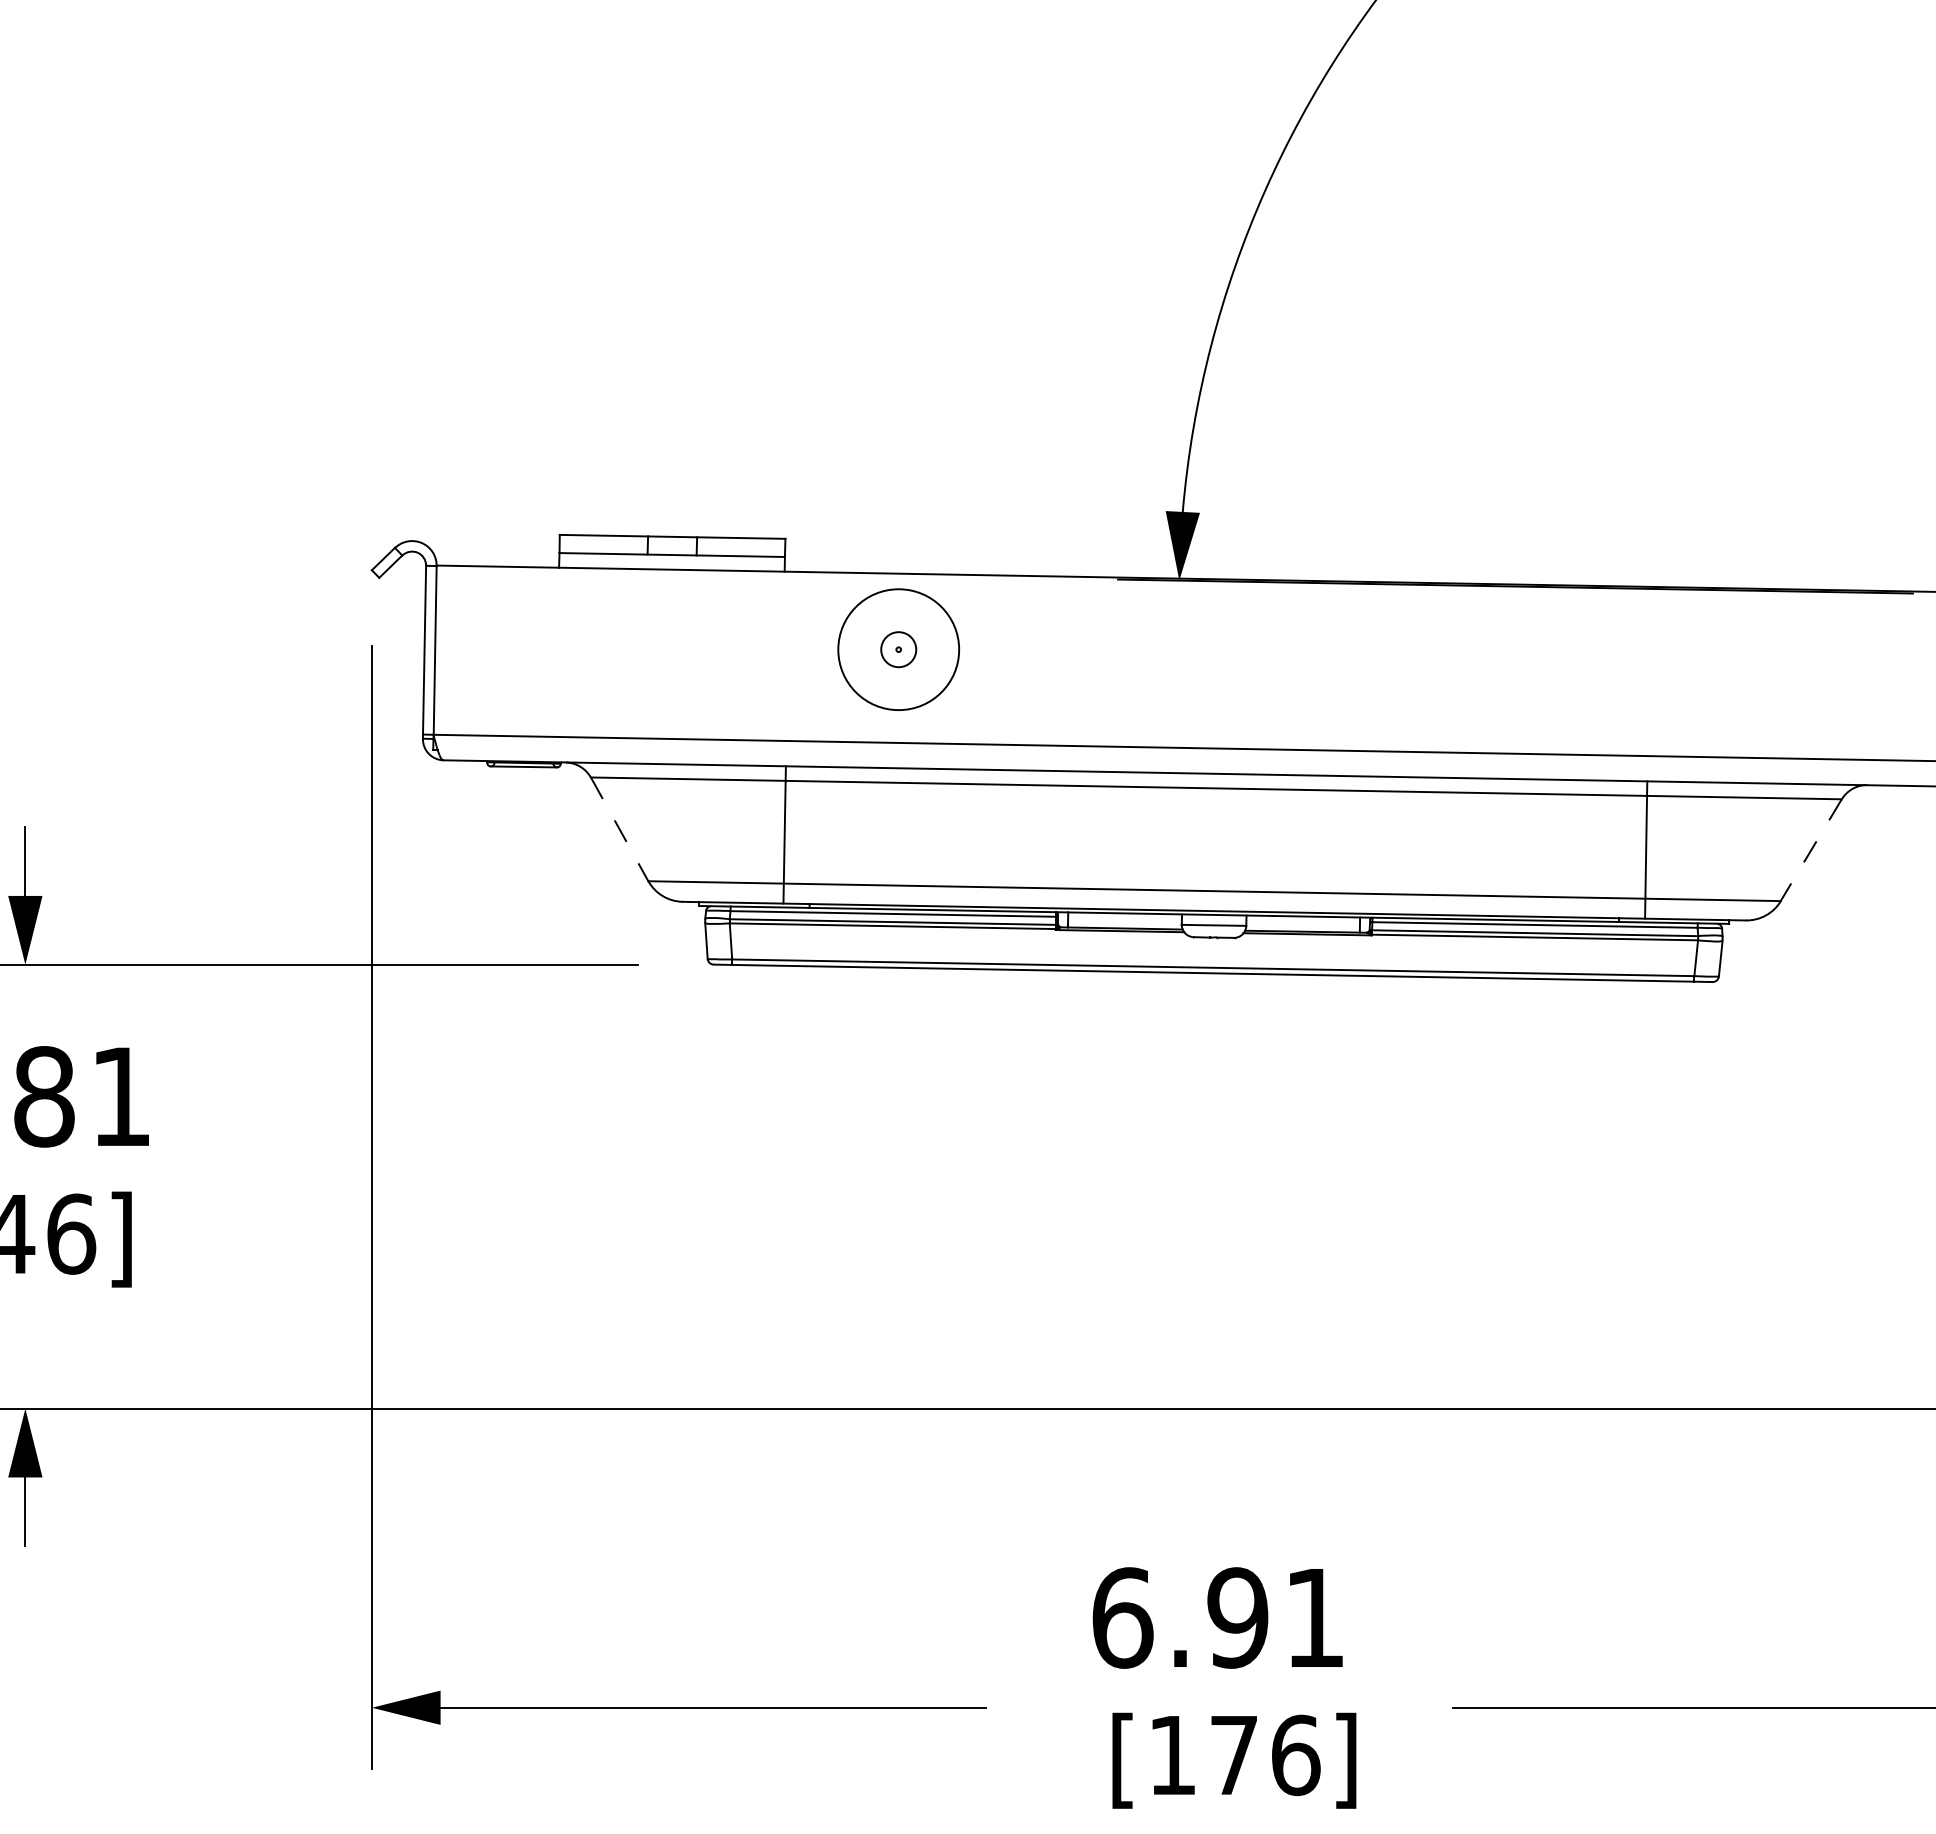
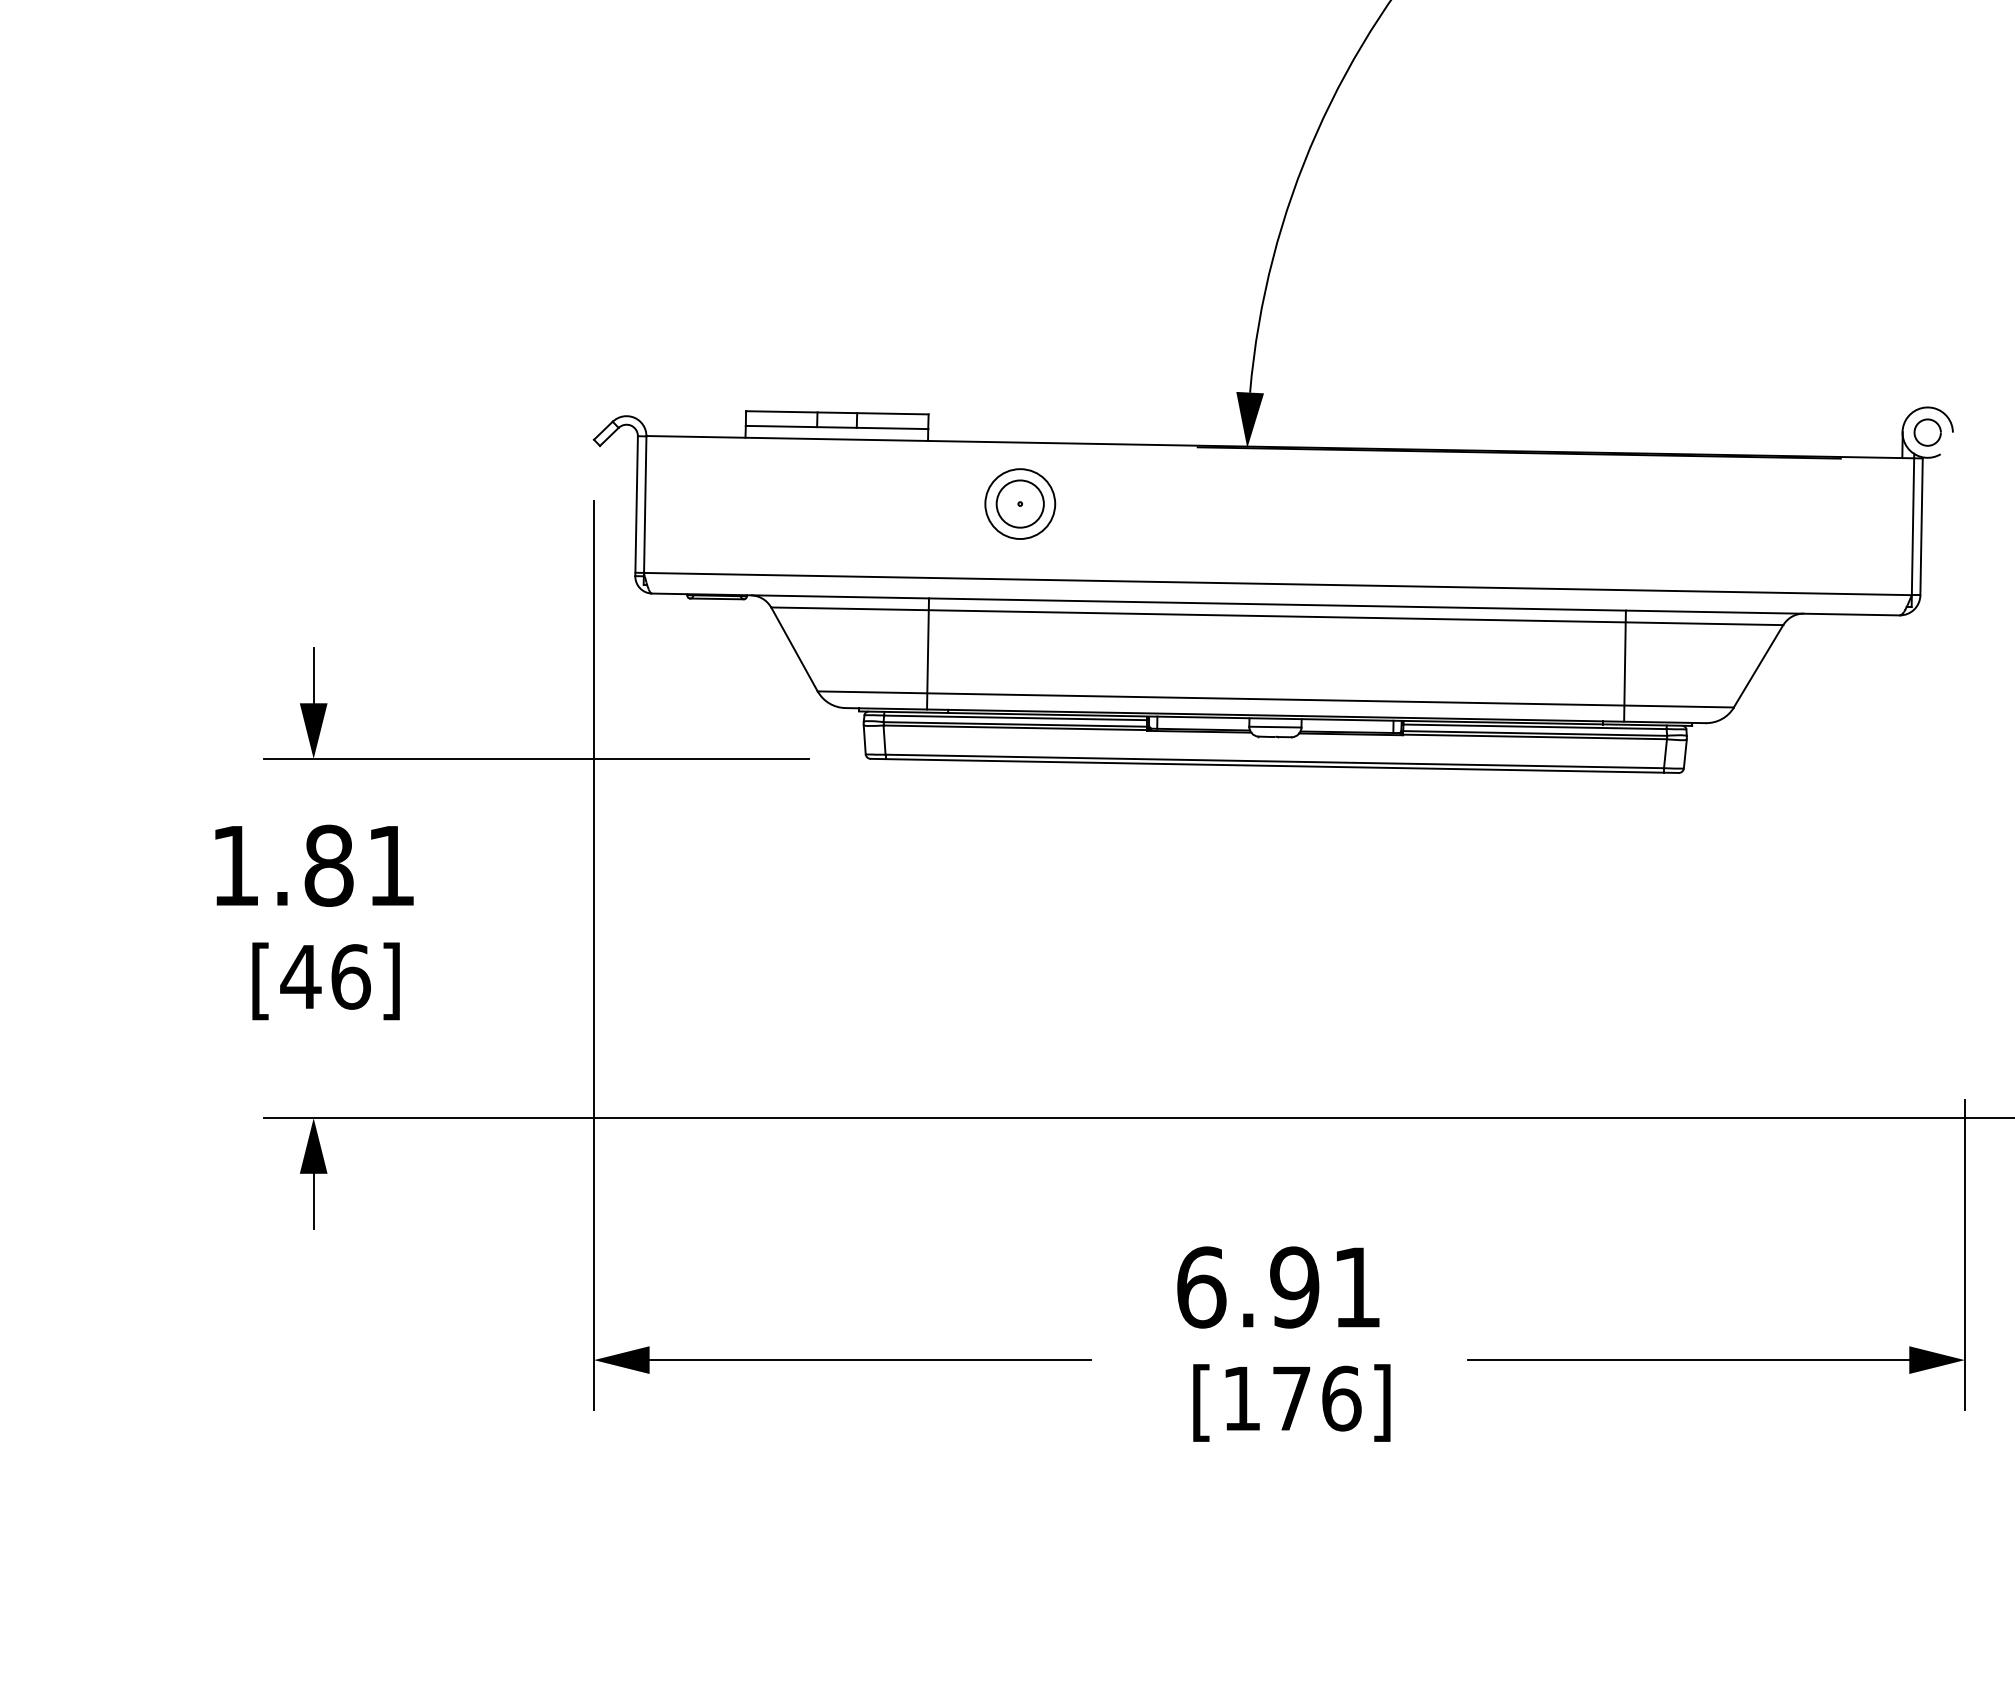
circle: (897, 648) -> (1019, 503), size x1.67
circle: (898, 650) -> (1020, 504), size x0.71
line: (619, 829) -> (794, 649), dashed -> solid
line: (1811, 850) -> (1758, 666), dashed -> solid

